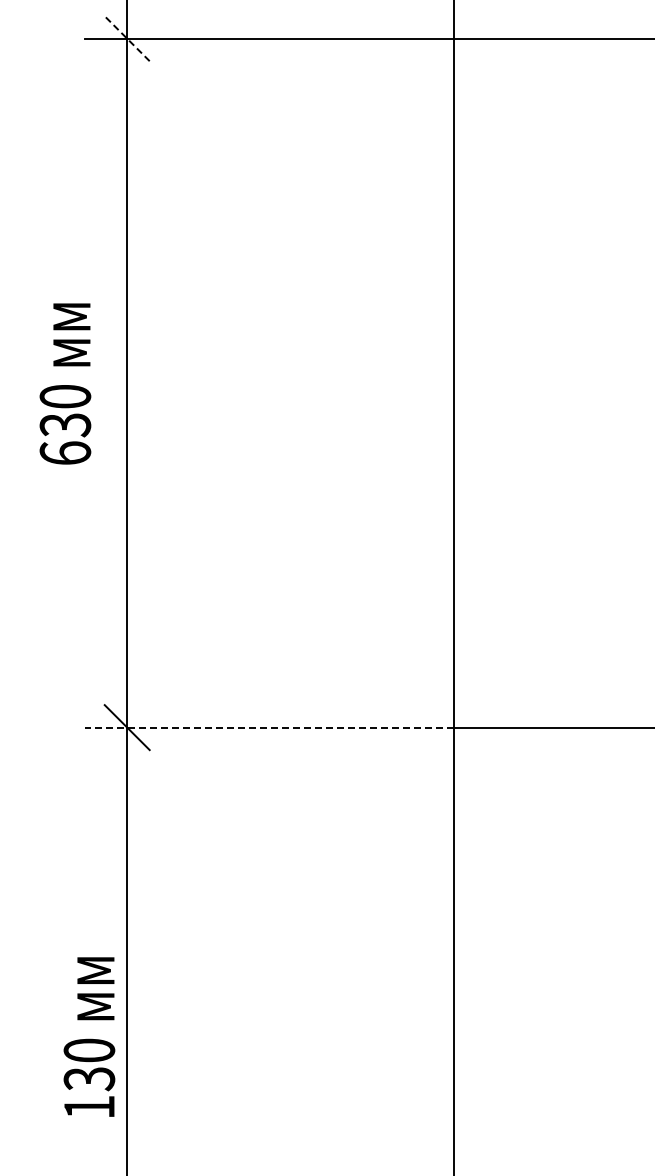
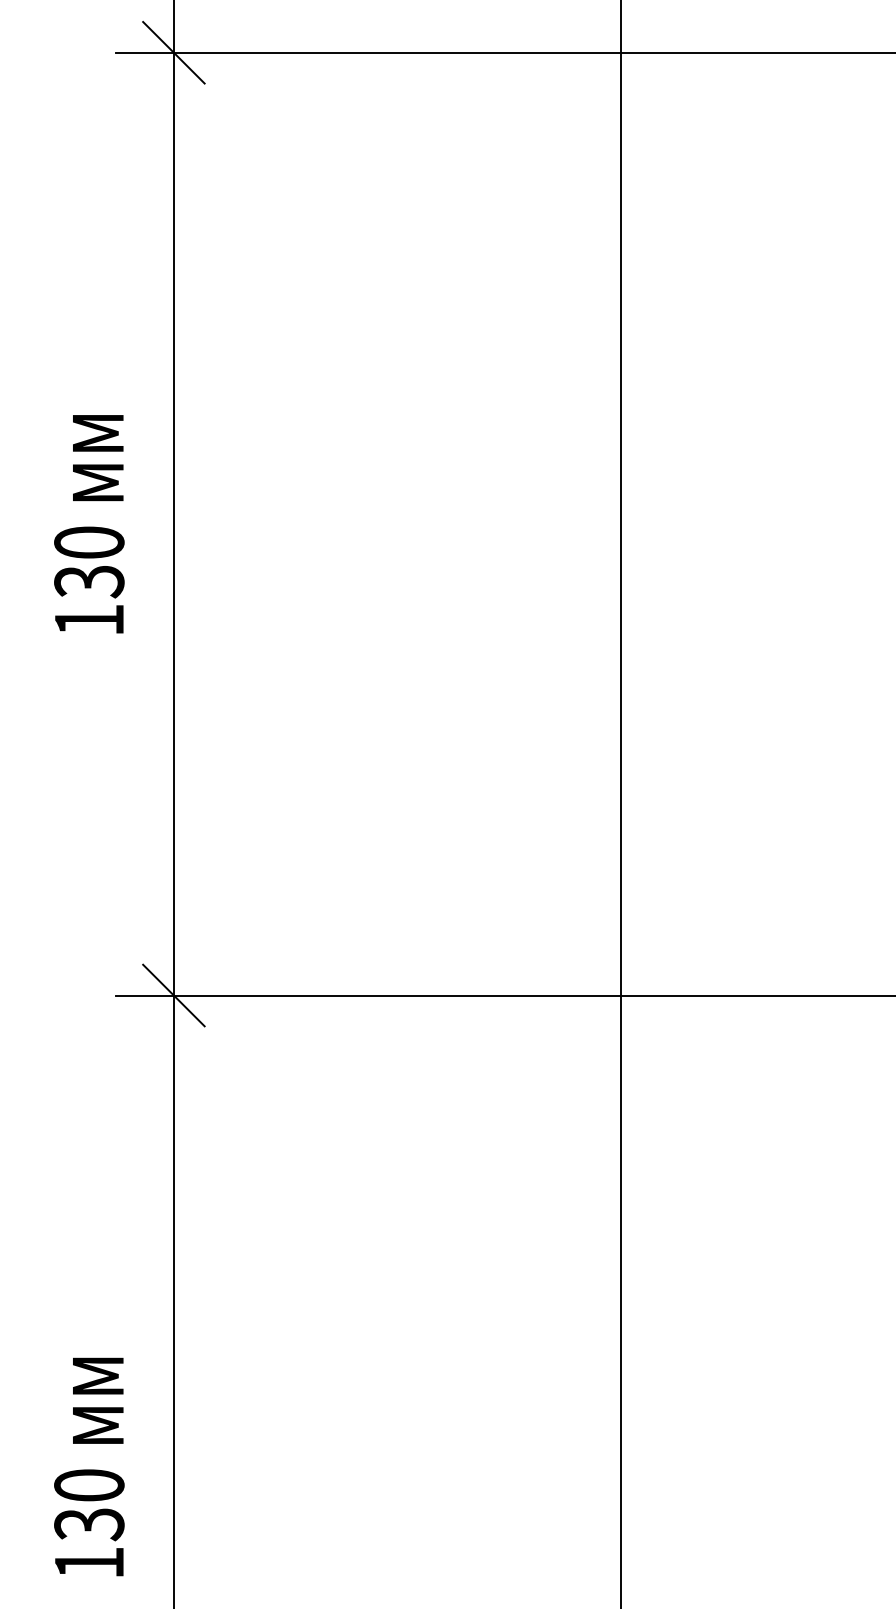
line: (127, 38) -> (174, 52), dashed -> solid
text: (65, 452) -> (89, 619), 630 -> 130
line: (268, 727) -> (367, 995), dashed -> solid
text: (89, 1036) -> (89, 1466), moved

